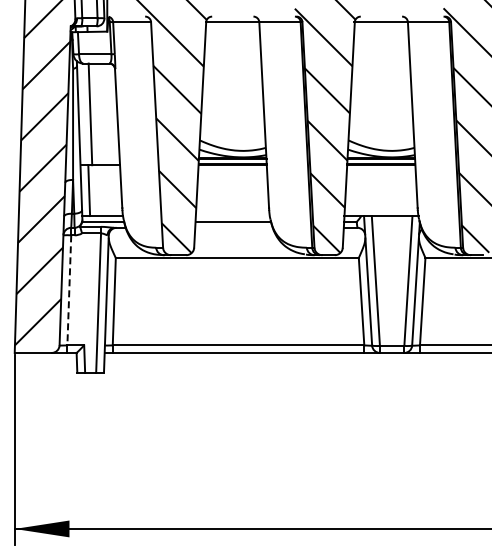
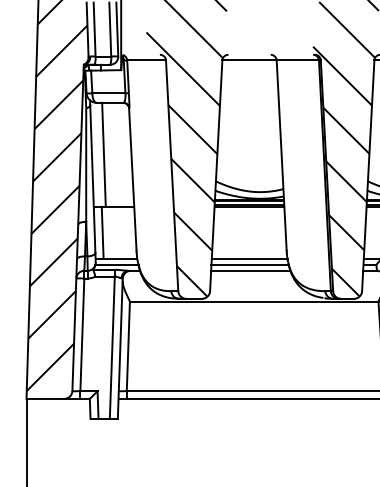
line: (232, 216) -> (249, 259), added
line: (233, 227) -> (250, 270), added
line: (69, 290) -> (82, 334), dashed -> solid

